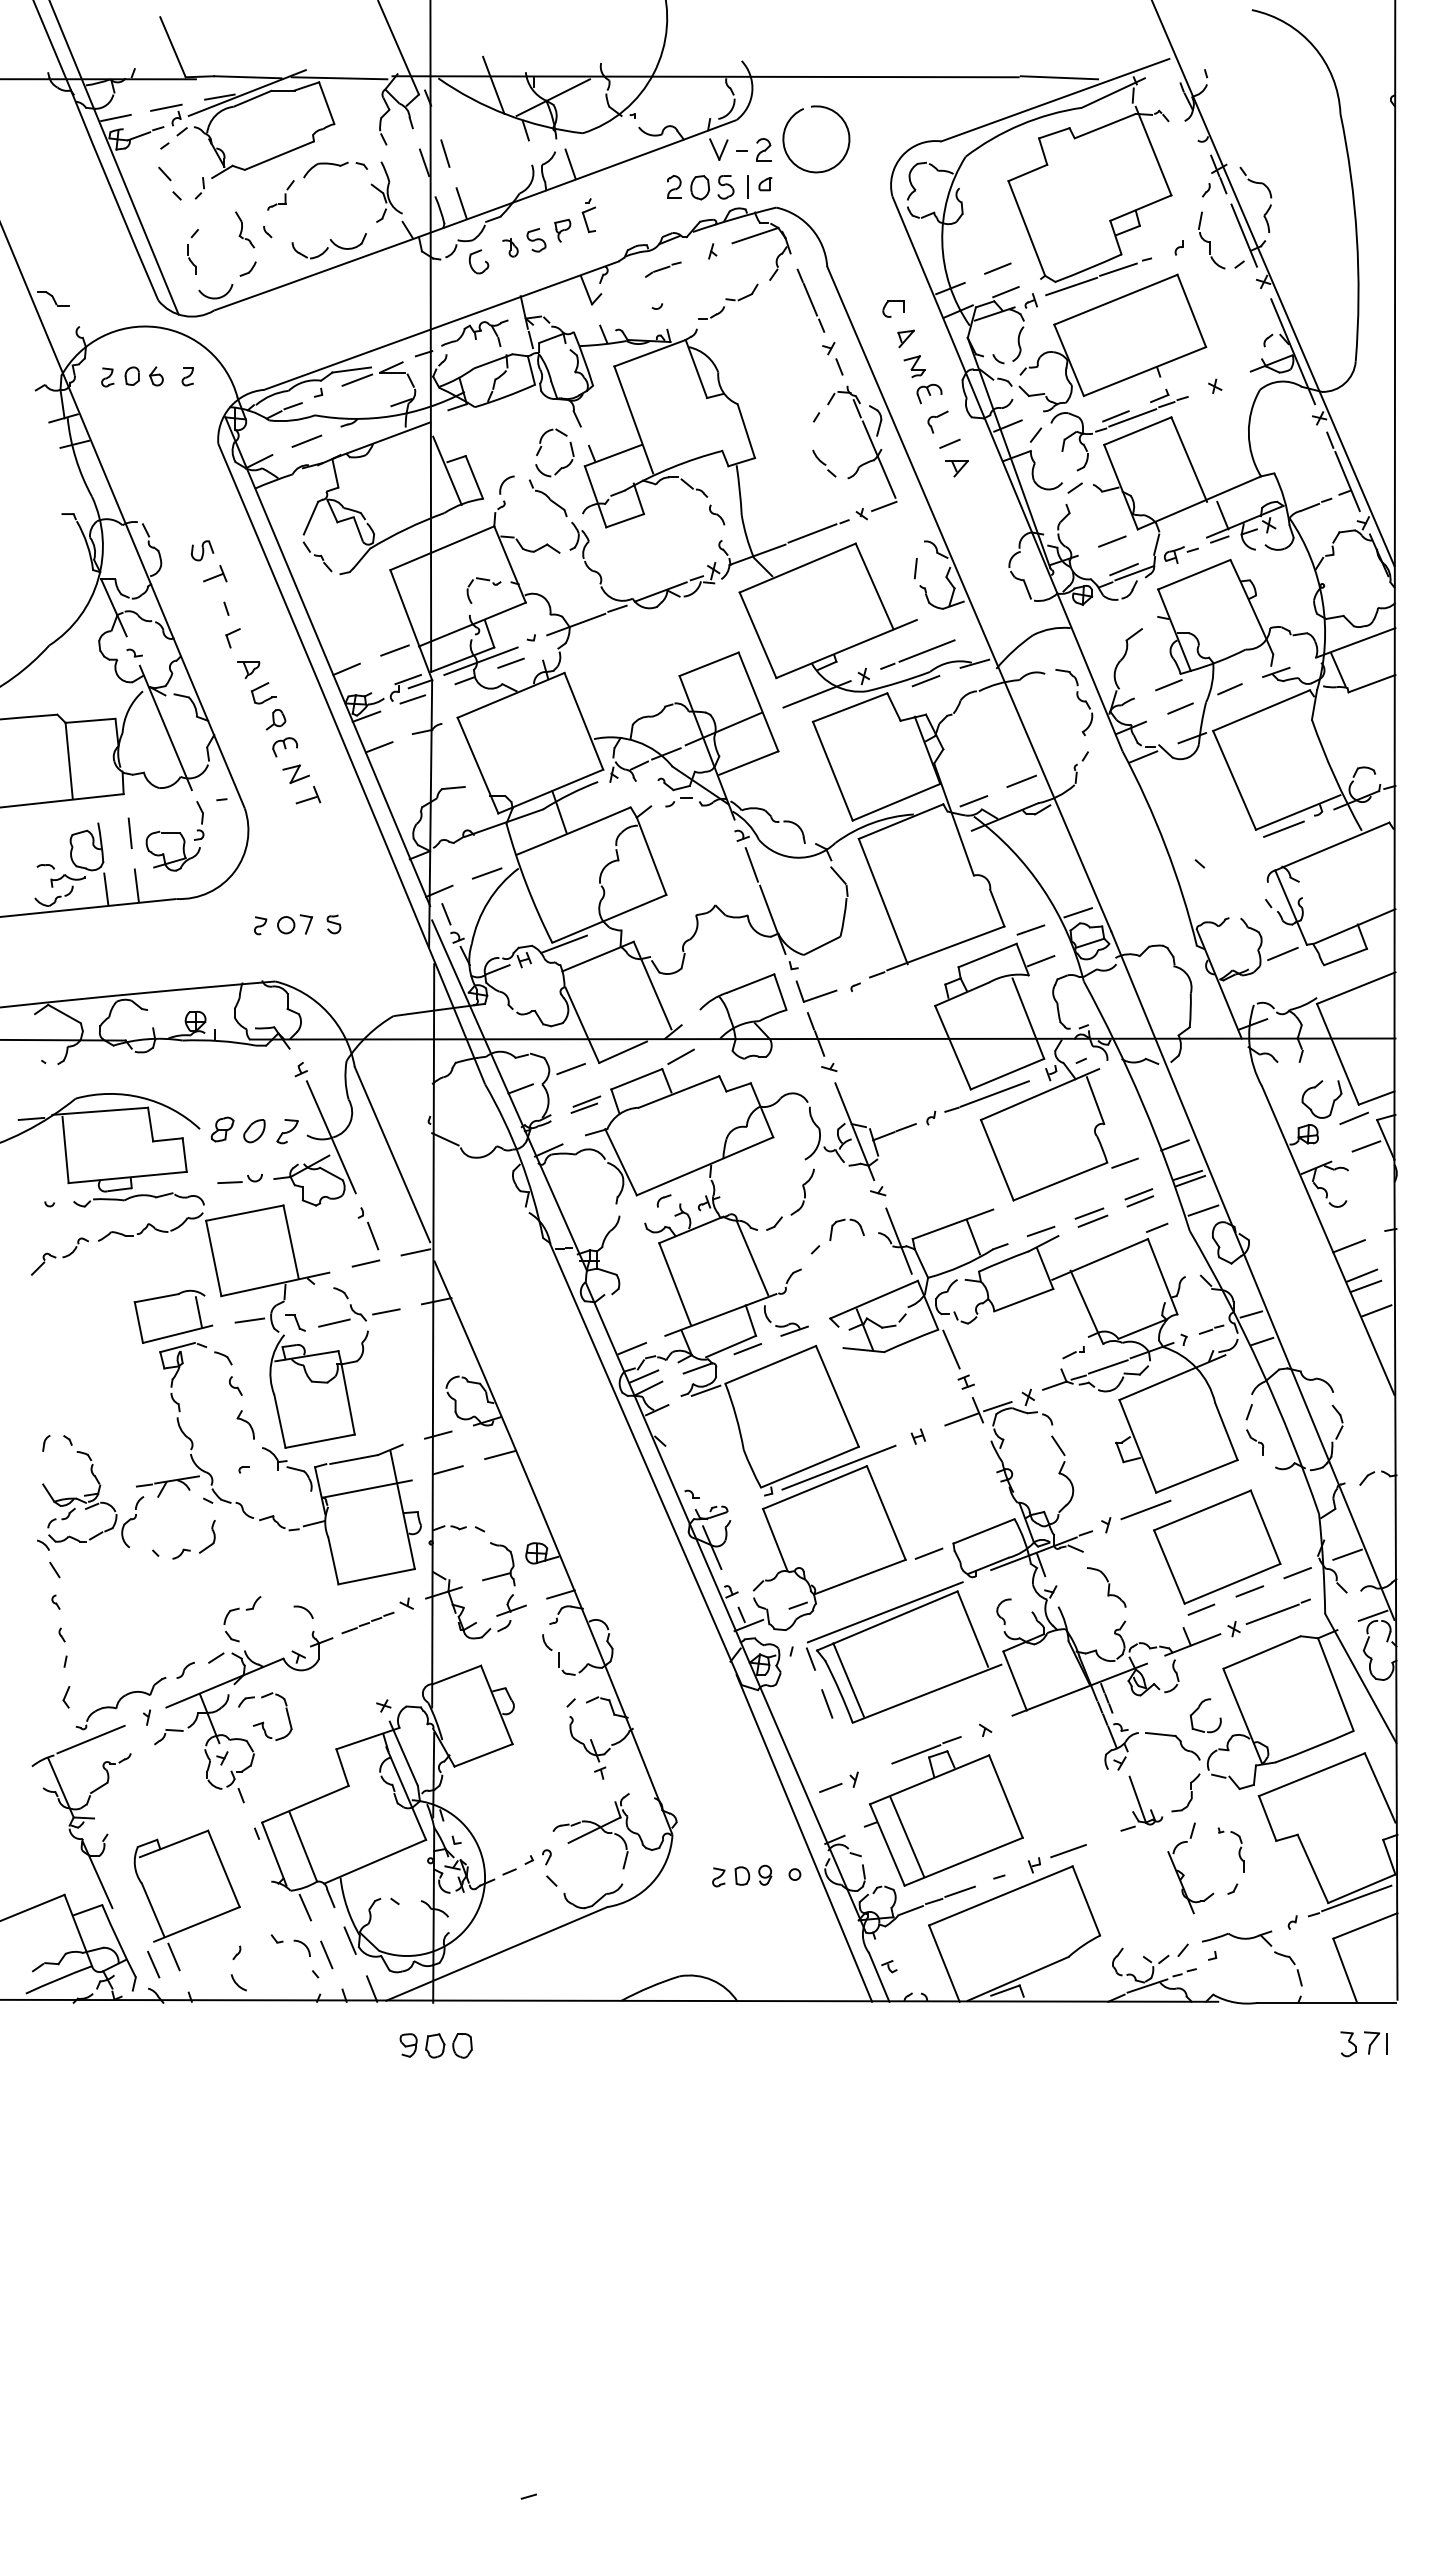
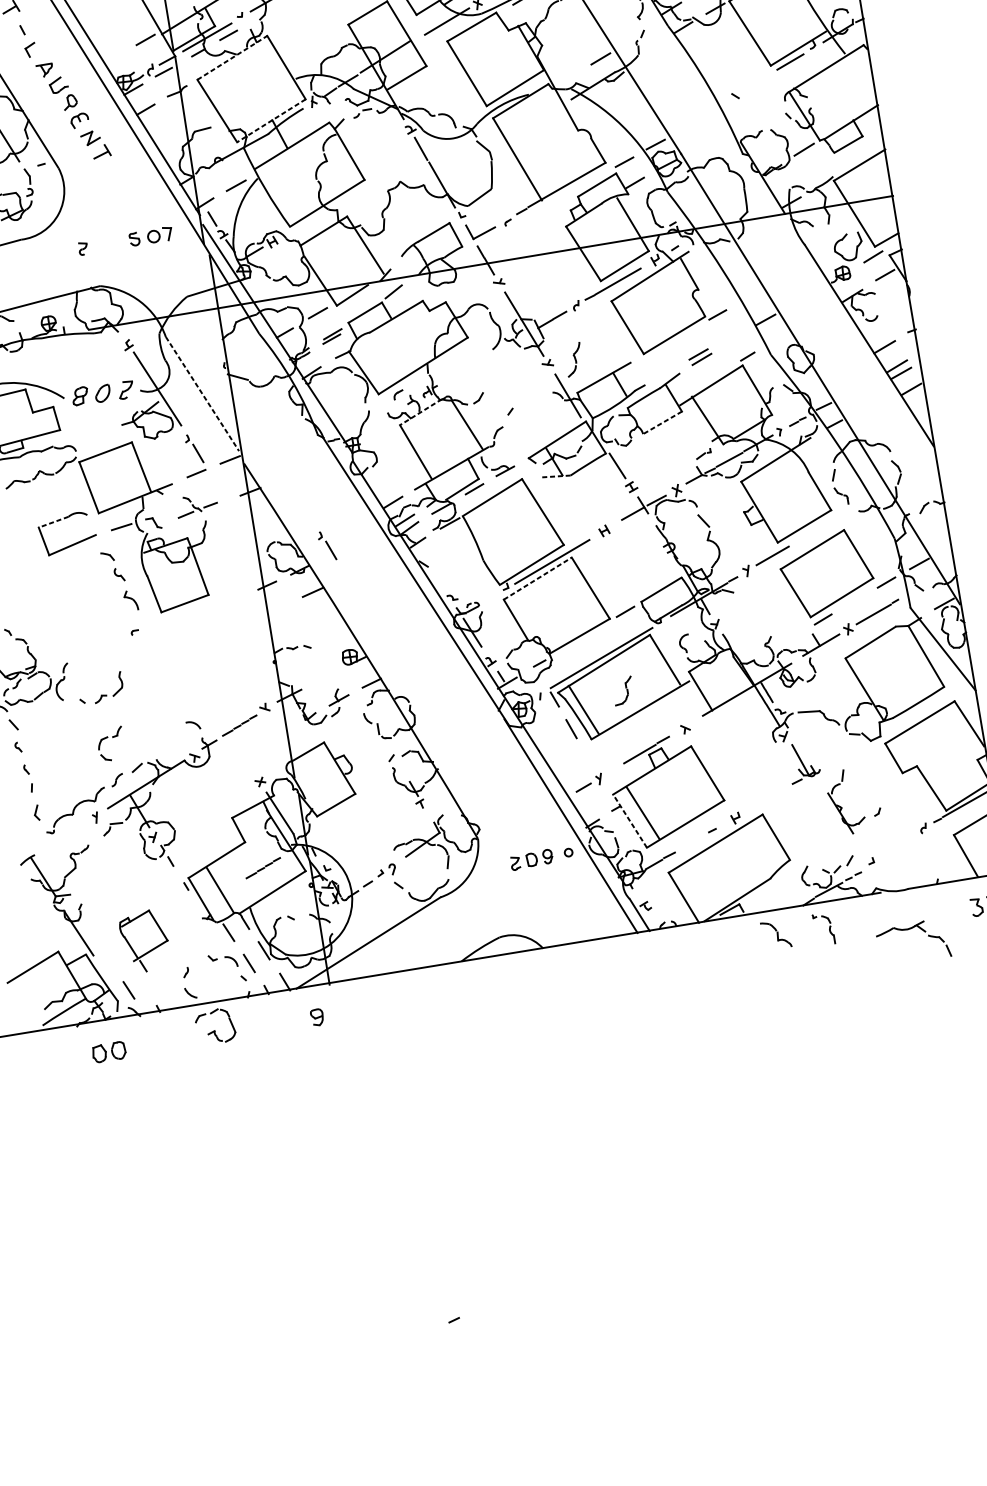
line: (346, 669) -> (113, 58), removed
line: (407, 679) -> (157, 58), removed
line: (511, 695) -> (232, 57), solid -> dashed
line: (550, 791) -> (271, 120), solid -> dashed
line: (973, 801) -> (569, 78), removed
part: (294, 924) -> (159, 235), moved
line: (563, 943) -> (297, 225), removed
line: (1174, 1145) -> (750, 296), removed
line: (392, 1155) -> (202, 394), solid -> dashed
line: (1187, 1175) -> (762, 316), removed
part: (239, 1178) -> (97, 428), removed
part: (802, 1191) -> (573, 359), moved
part: (1139, 1197) -> (731, 337), removed
line: (1203, 1210) -> (778, 339), removed
part: (842, 1221) -> (526, 388), removed
line: (691, 1229) -> (421, 411), solid -> dashed
line: (1040, 1231) -> (666, 372), removed
line: (156, 1298) -> (53, 522), solid -> dashed
line: (1023, 1300) -> (662, 423), solid -> dashed
part: (359, 1307) -> (197, 505), size x0.7
line: (198, 1312) -> (84, 527), removed
line: (863, 1350) -> (555, 476), solid -> dashed
part: (530, 1393) -> (327, 545), added
part: (278, 1463) -> (158, 624), removed
line: (447, 1470) -> (277, 609), removed
line: (815, 1487) -> (538, 578), solid -> dashed
part: (500, 1574) -> (327, 676), removed
part: (1106, 1587) -> (775, 935), moved
line: (1249, 1591) -> (854, 601), removed
part: (246, 1610) -> (112, 737), moved
part: (1199, 1708) -> (833, 689), removed
part: (265, 1716) -> (215, 1026), moved
line: (90, 1739) -> (58, 839), removed
part: (1185, 1792) -> (623, 690), moved
part: (367, 1825) -> (262, 867), added
line: (887, 1844) -> (630, 820), solid -> dashed
line: (1068, 1850) -> (757, 803), removed
part: (1238, 1851) -> (829, 929), moved
line: (959, 1891) -> (686, 845), removed
part: (186, 1900) -> (144, 941), size x0.6
part: (1251, 1939) -> (910, 929), moved
part: (448, 2045) -> (108, 1052), moved

